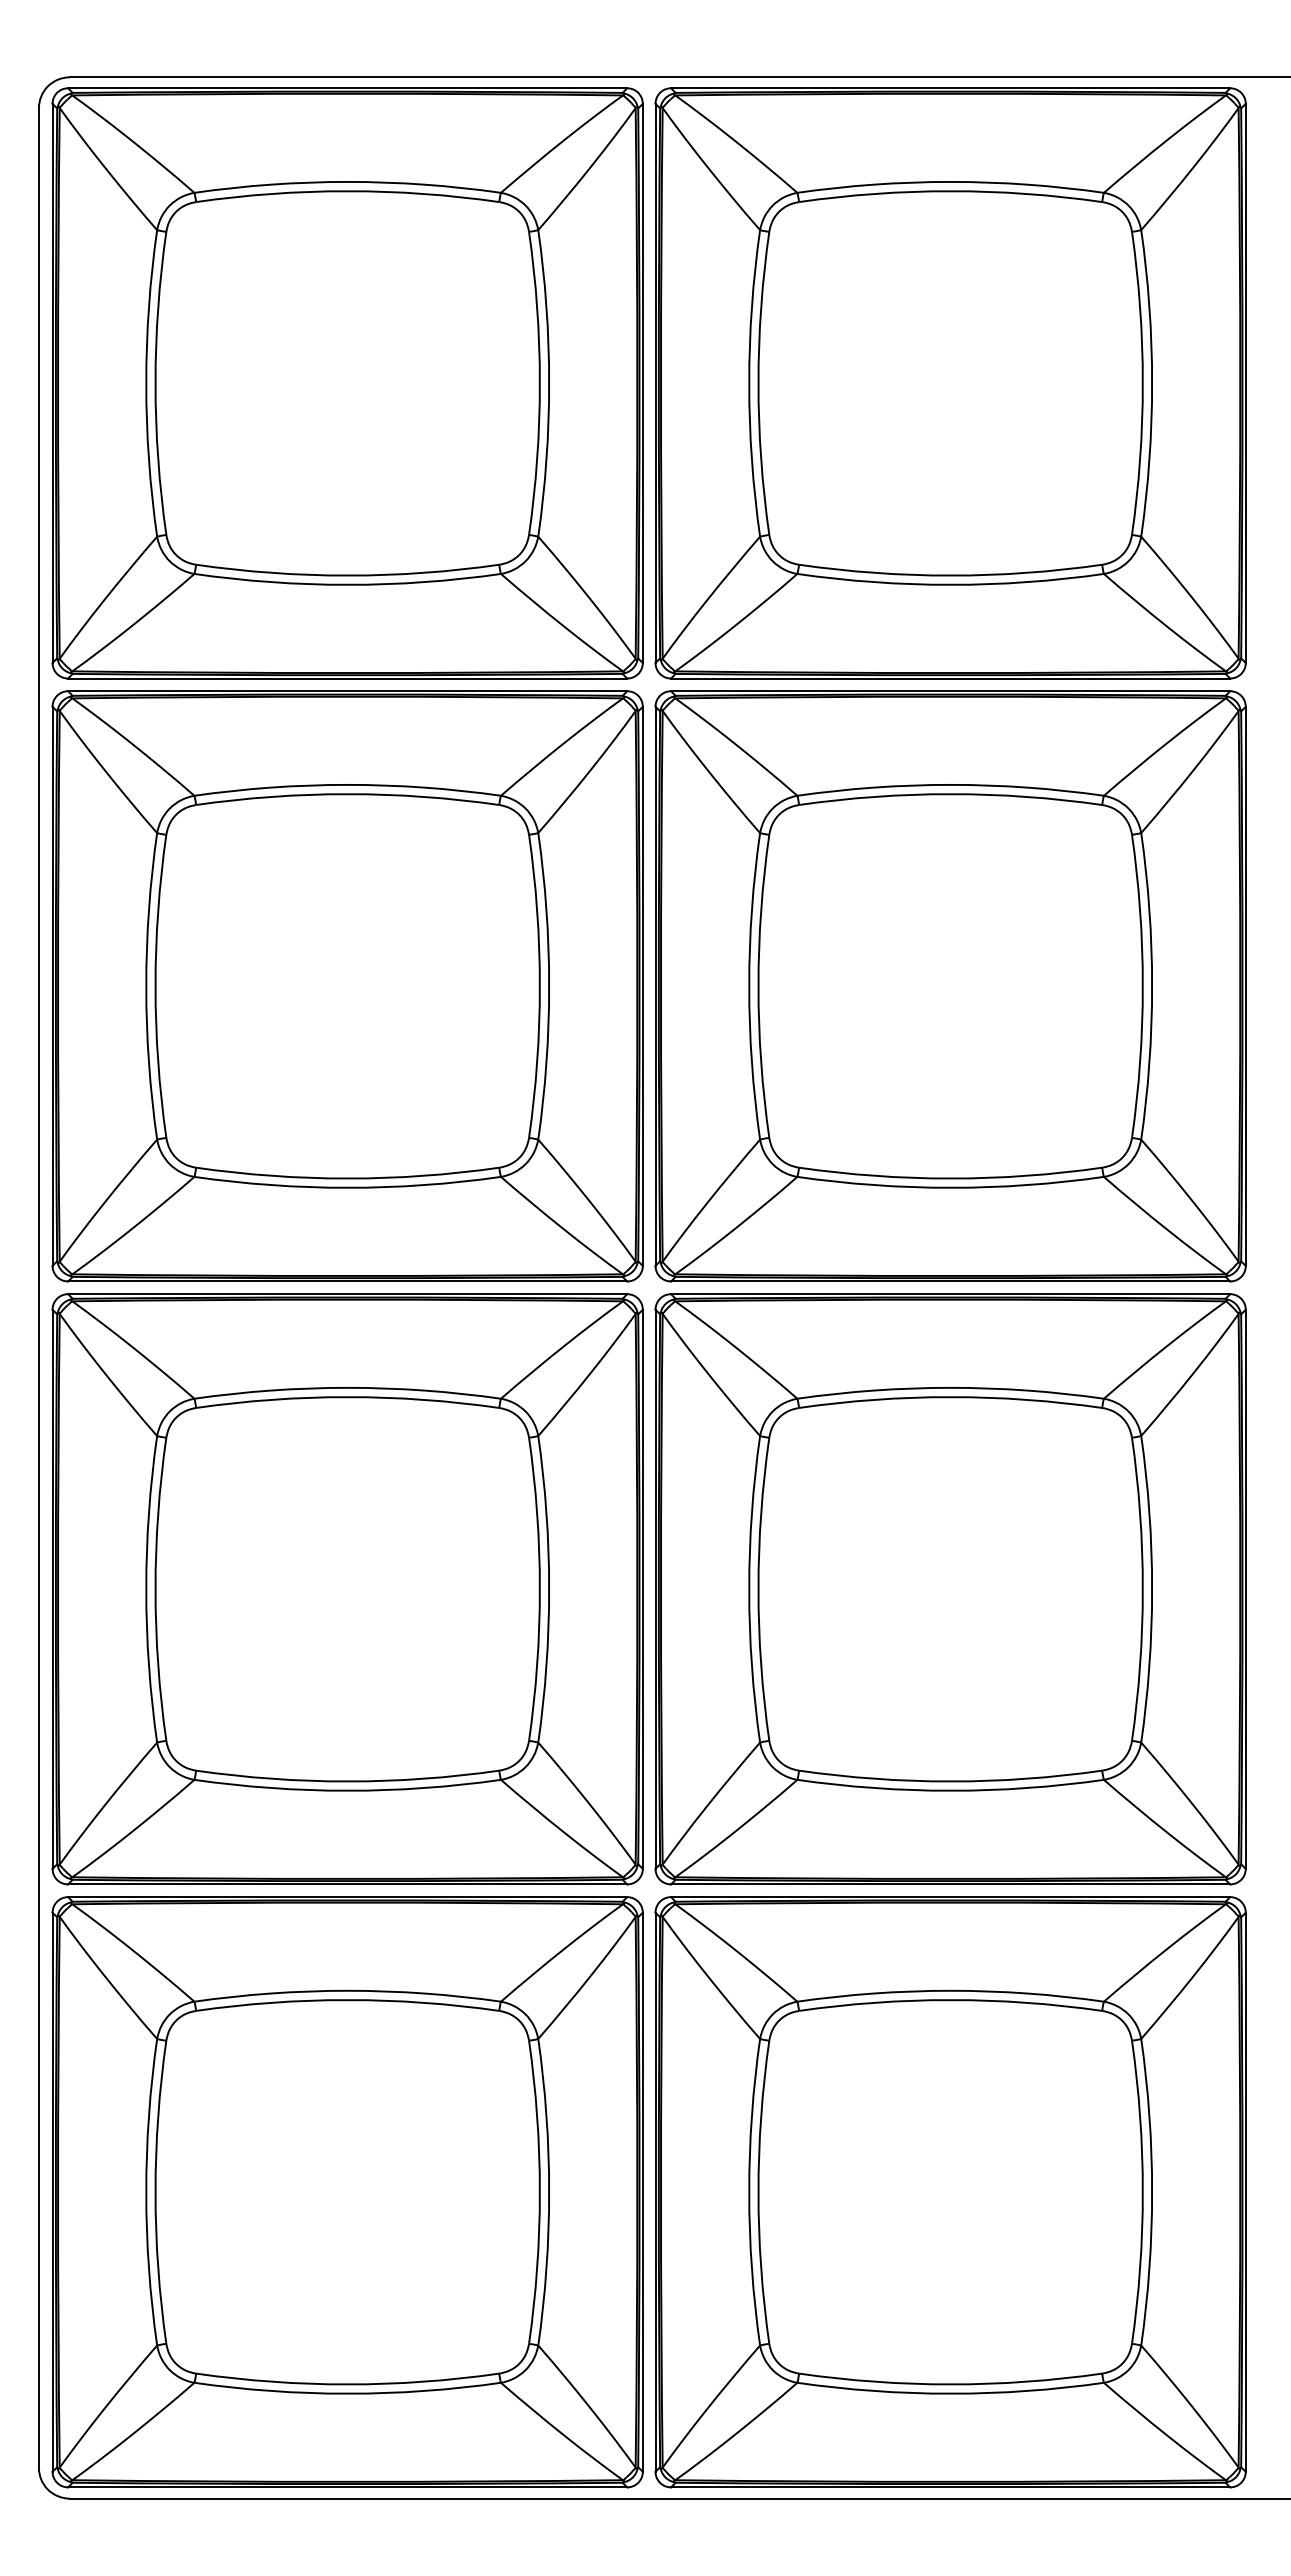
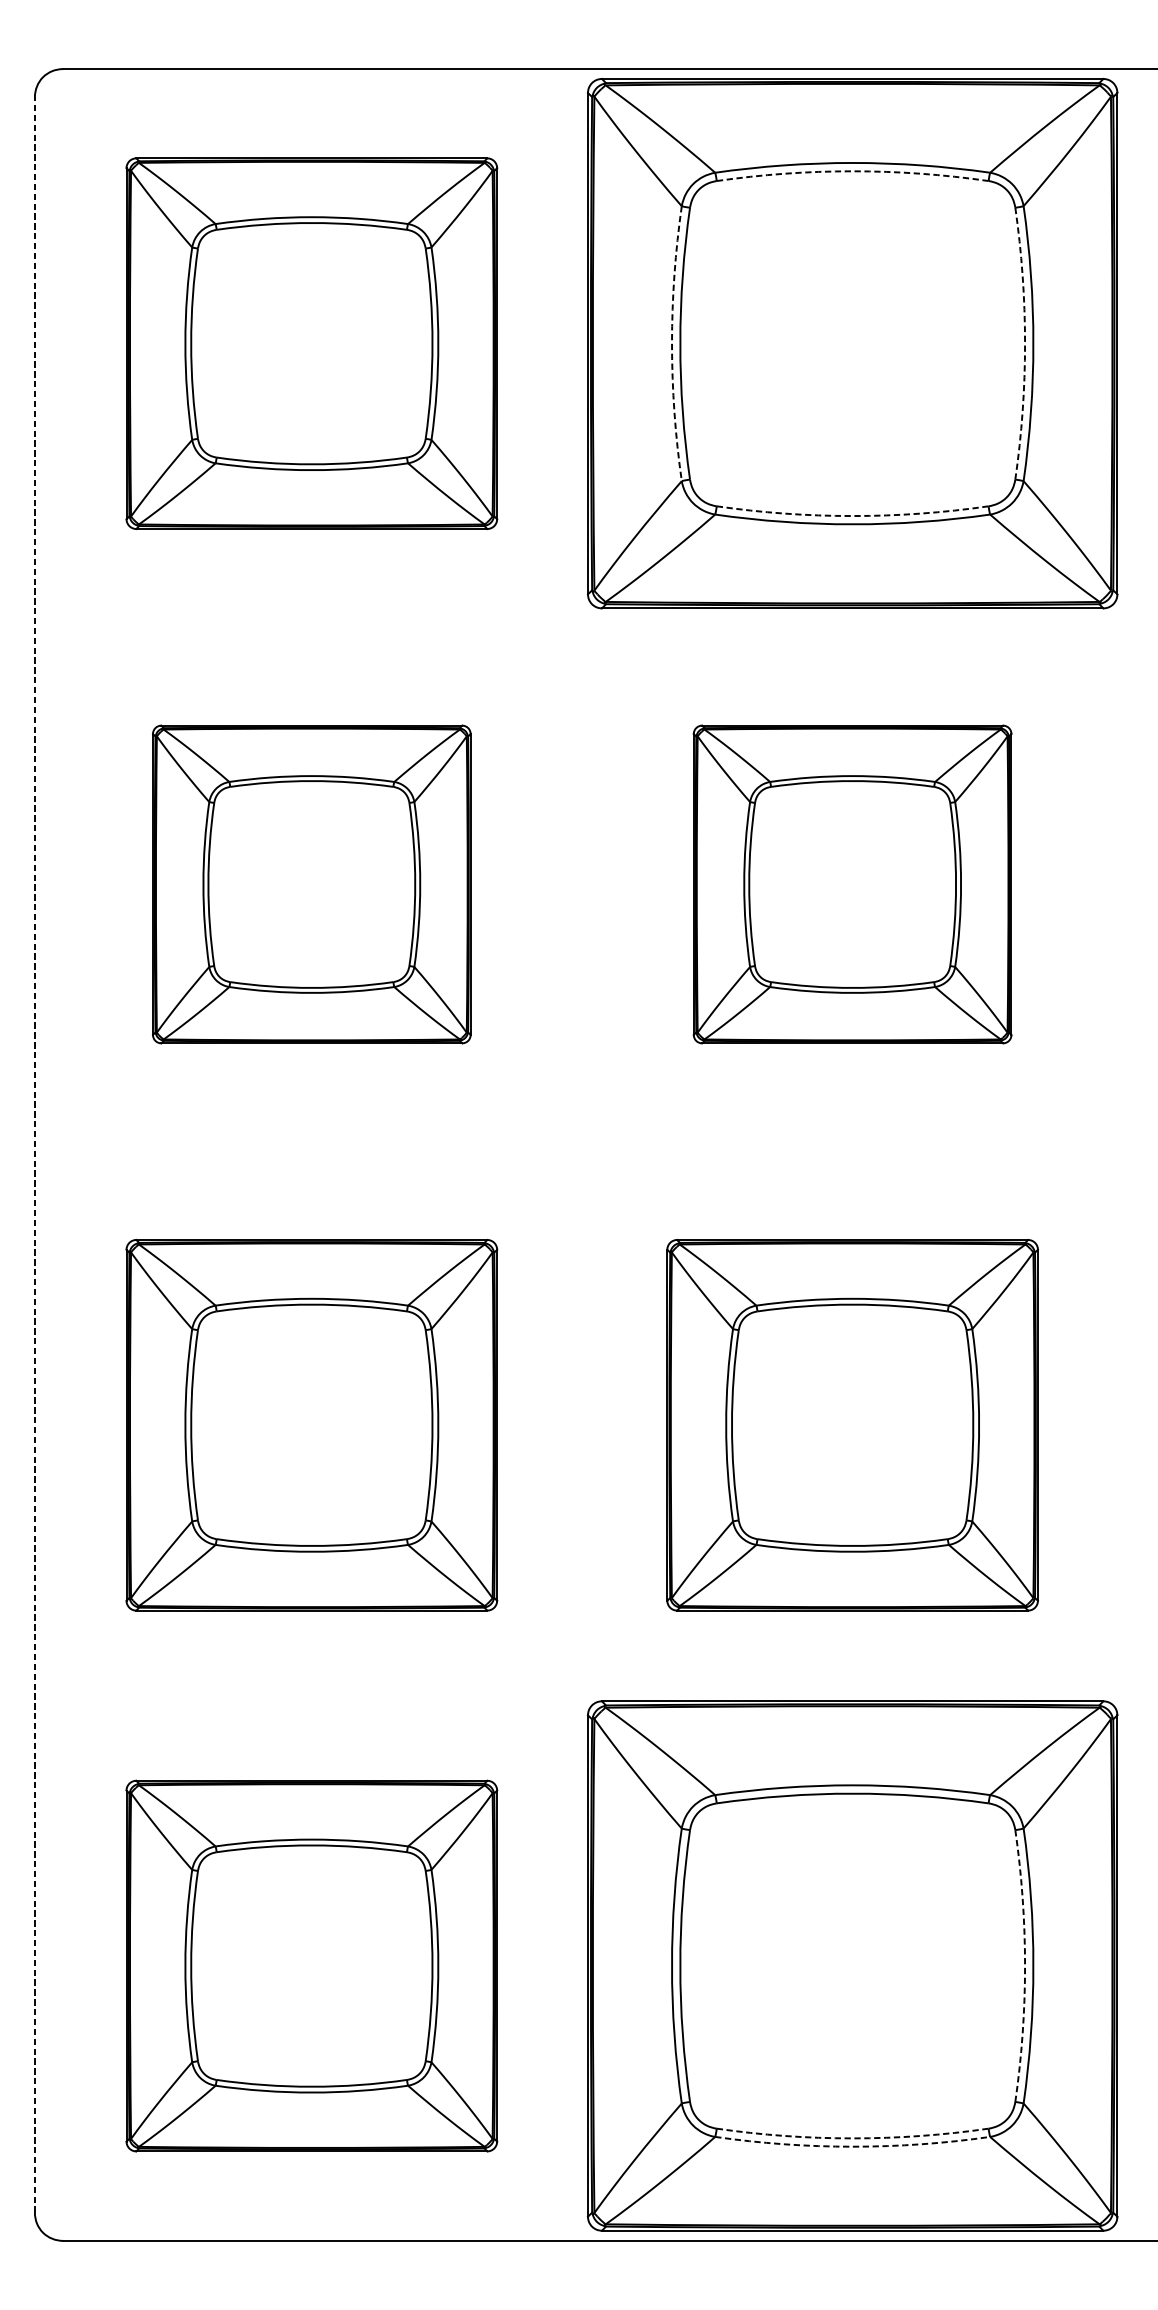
arc: (950, 191) -> (852, 171), solid -> dashed
part: (347, 383) -> (311, 343), size x0.7
arc: (749, 383) -> (672, 343), solid -> dashed
arc: (1142, 383) -> (1024, 343), solid -> dashed
arc: (950, 575) -> (852, 515), solid -> dashed
part: (347, 986) -> (311, 884), size x0.6
part: (950, 986) -> (852, 884), size x0.6
line: (38, 1287) -> (34, 1154), solid -> dashed
part: (347, 1589) -> (311, 1425), size x0.7
part: (950, 1589) -> (852, 1425), size x0.7
part: (347, 2192) -> (311, 1966), size x0.7
arc: (1142, 2192) -> (1024, 1966), solid -> dashed
arc: (950, 2384) -> (852, 2138), solid -> dashed
arc: (950, 2393) -> (852, 2146), solid -> dashed

